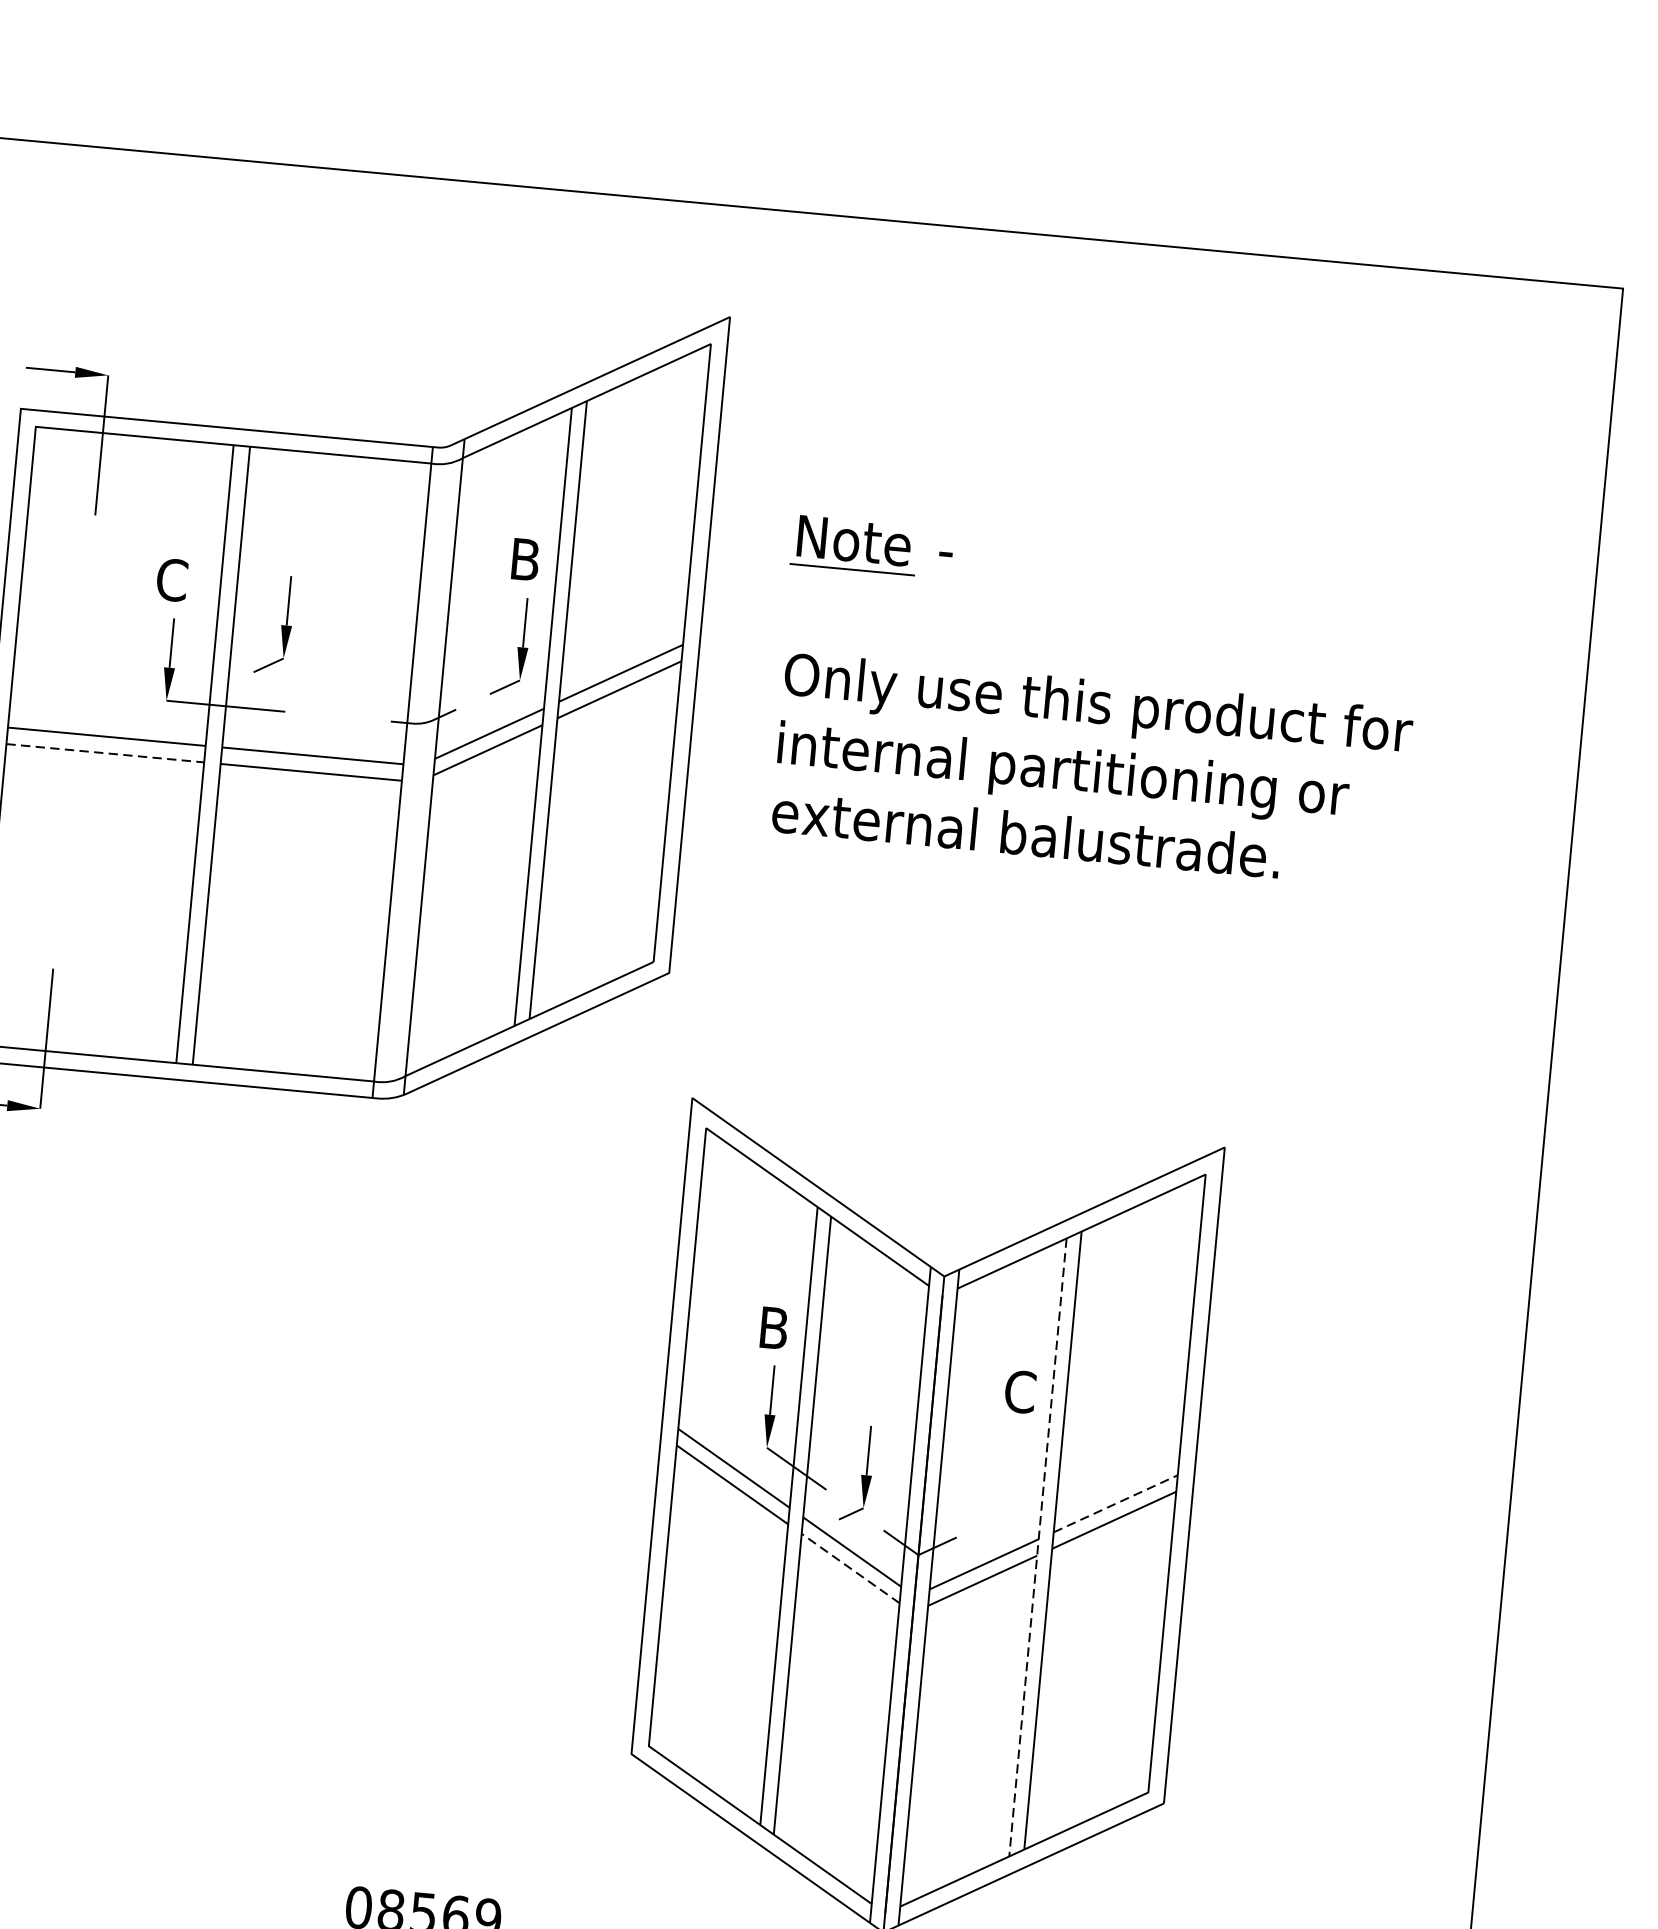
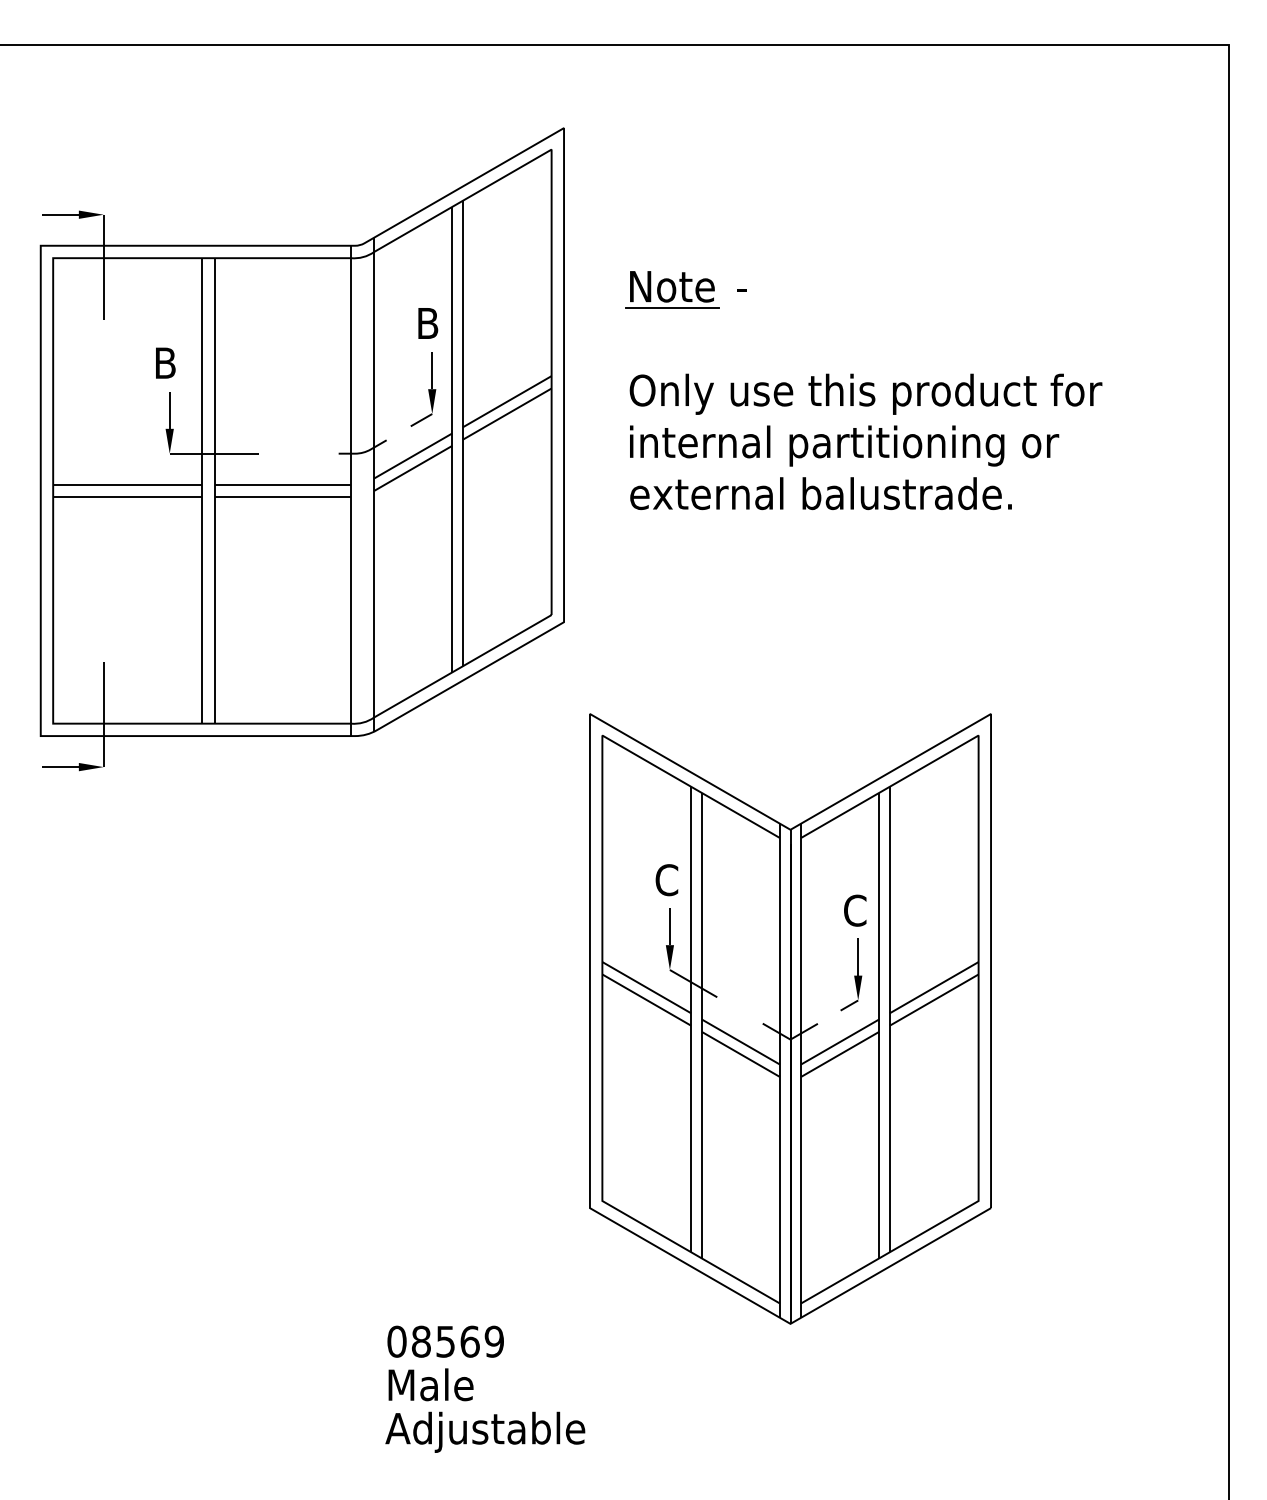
text: (172, 580) -> (165, 363), C -> B
part: (275, 624) -> (245, 389), removed
line: (106, 753) -> (128, 497), dashed -> solid
text: (773, 1328) -> (666, 880), B -> C
part: (857, 1472) -> (851, 974), moved
line: (1116, 1503) -> (934, 987), dashed -> solid
line: (1038, 1547) -> (879, 1025), dashed -> solid
line: (850, 1568) -> (740, 1054), dashed -> solid

